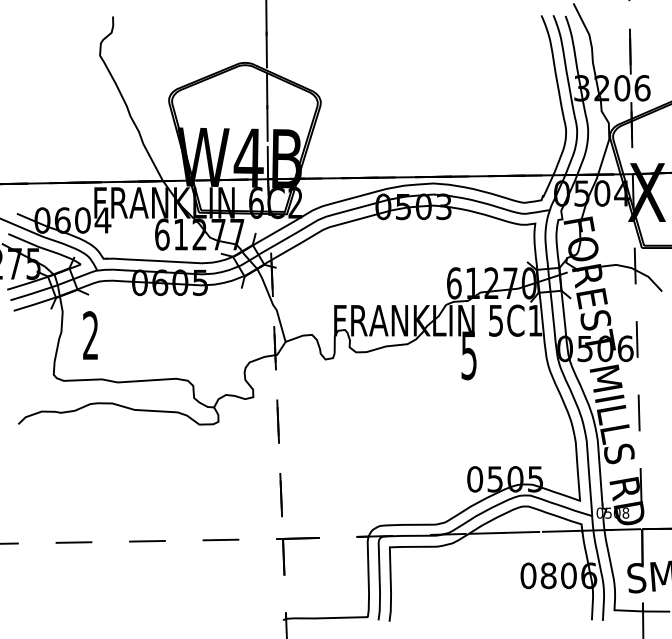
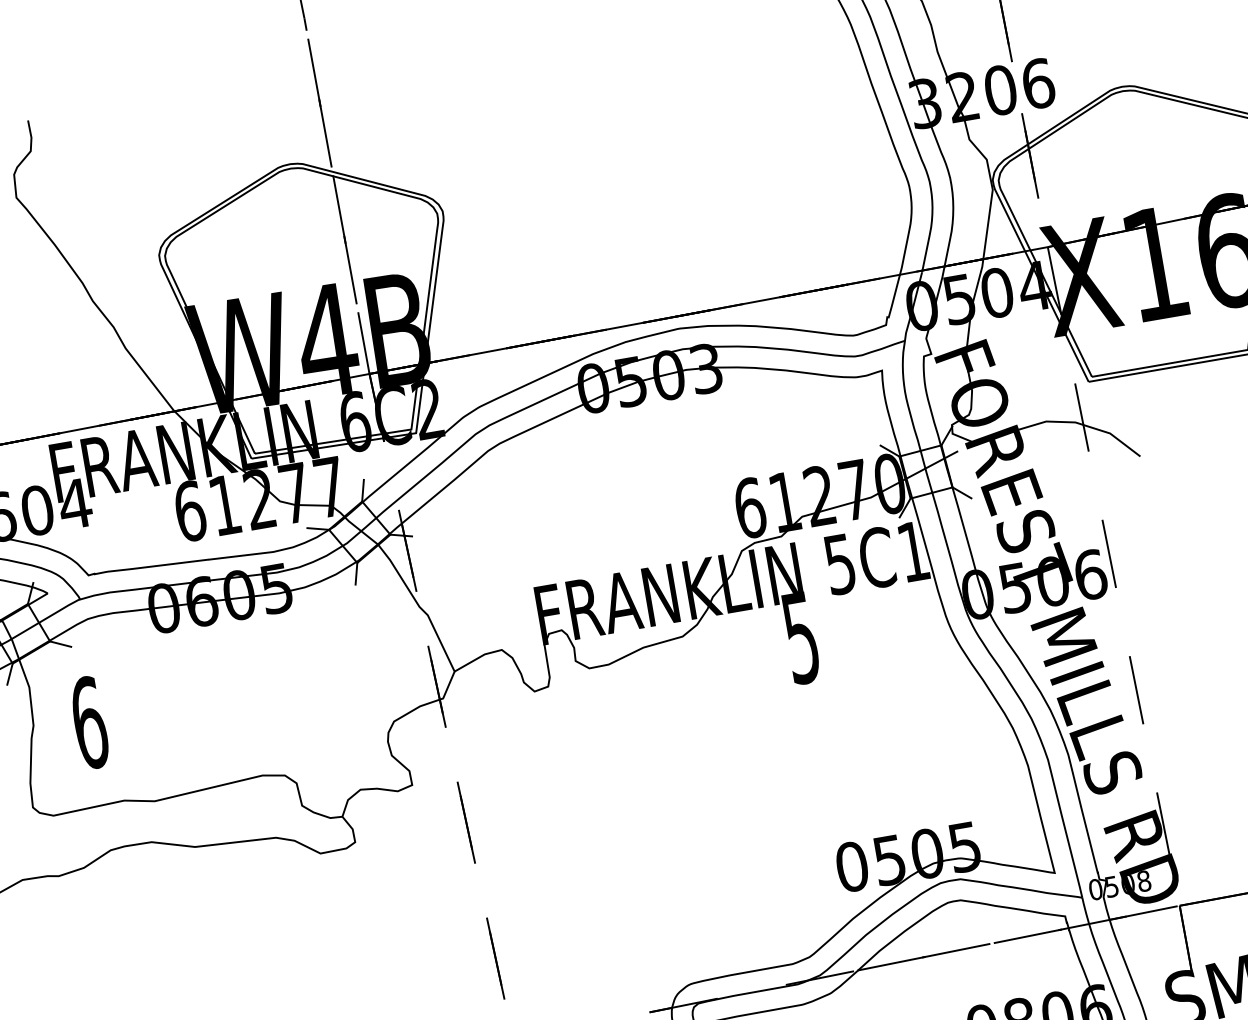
text: (90, 335) -> (88, 722), 2 -> 6

